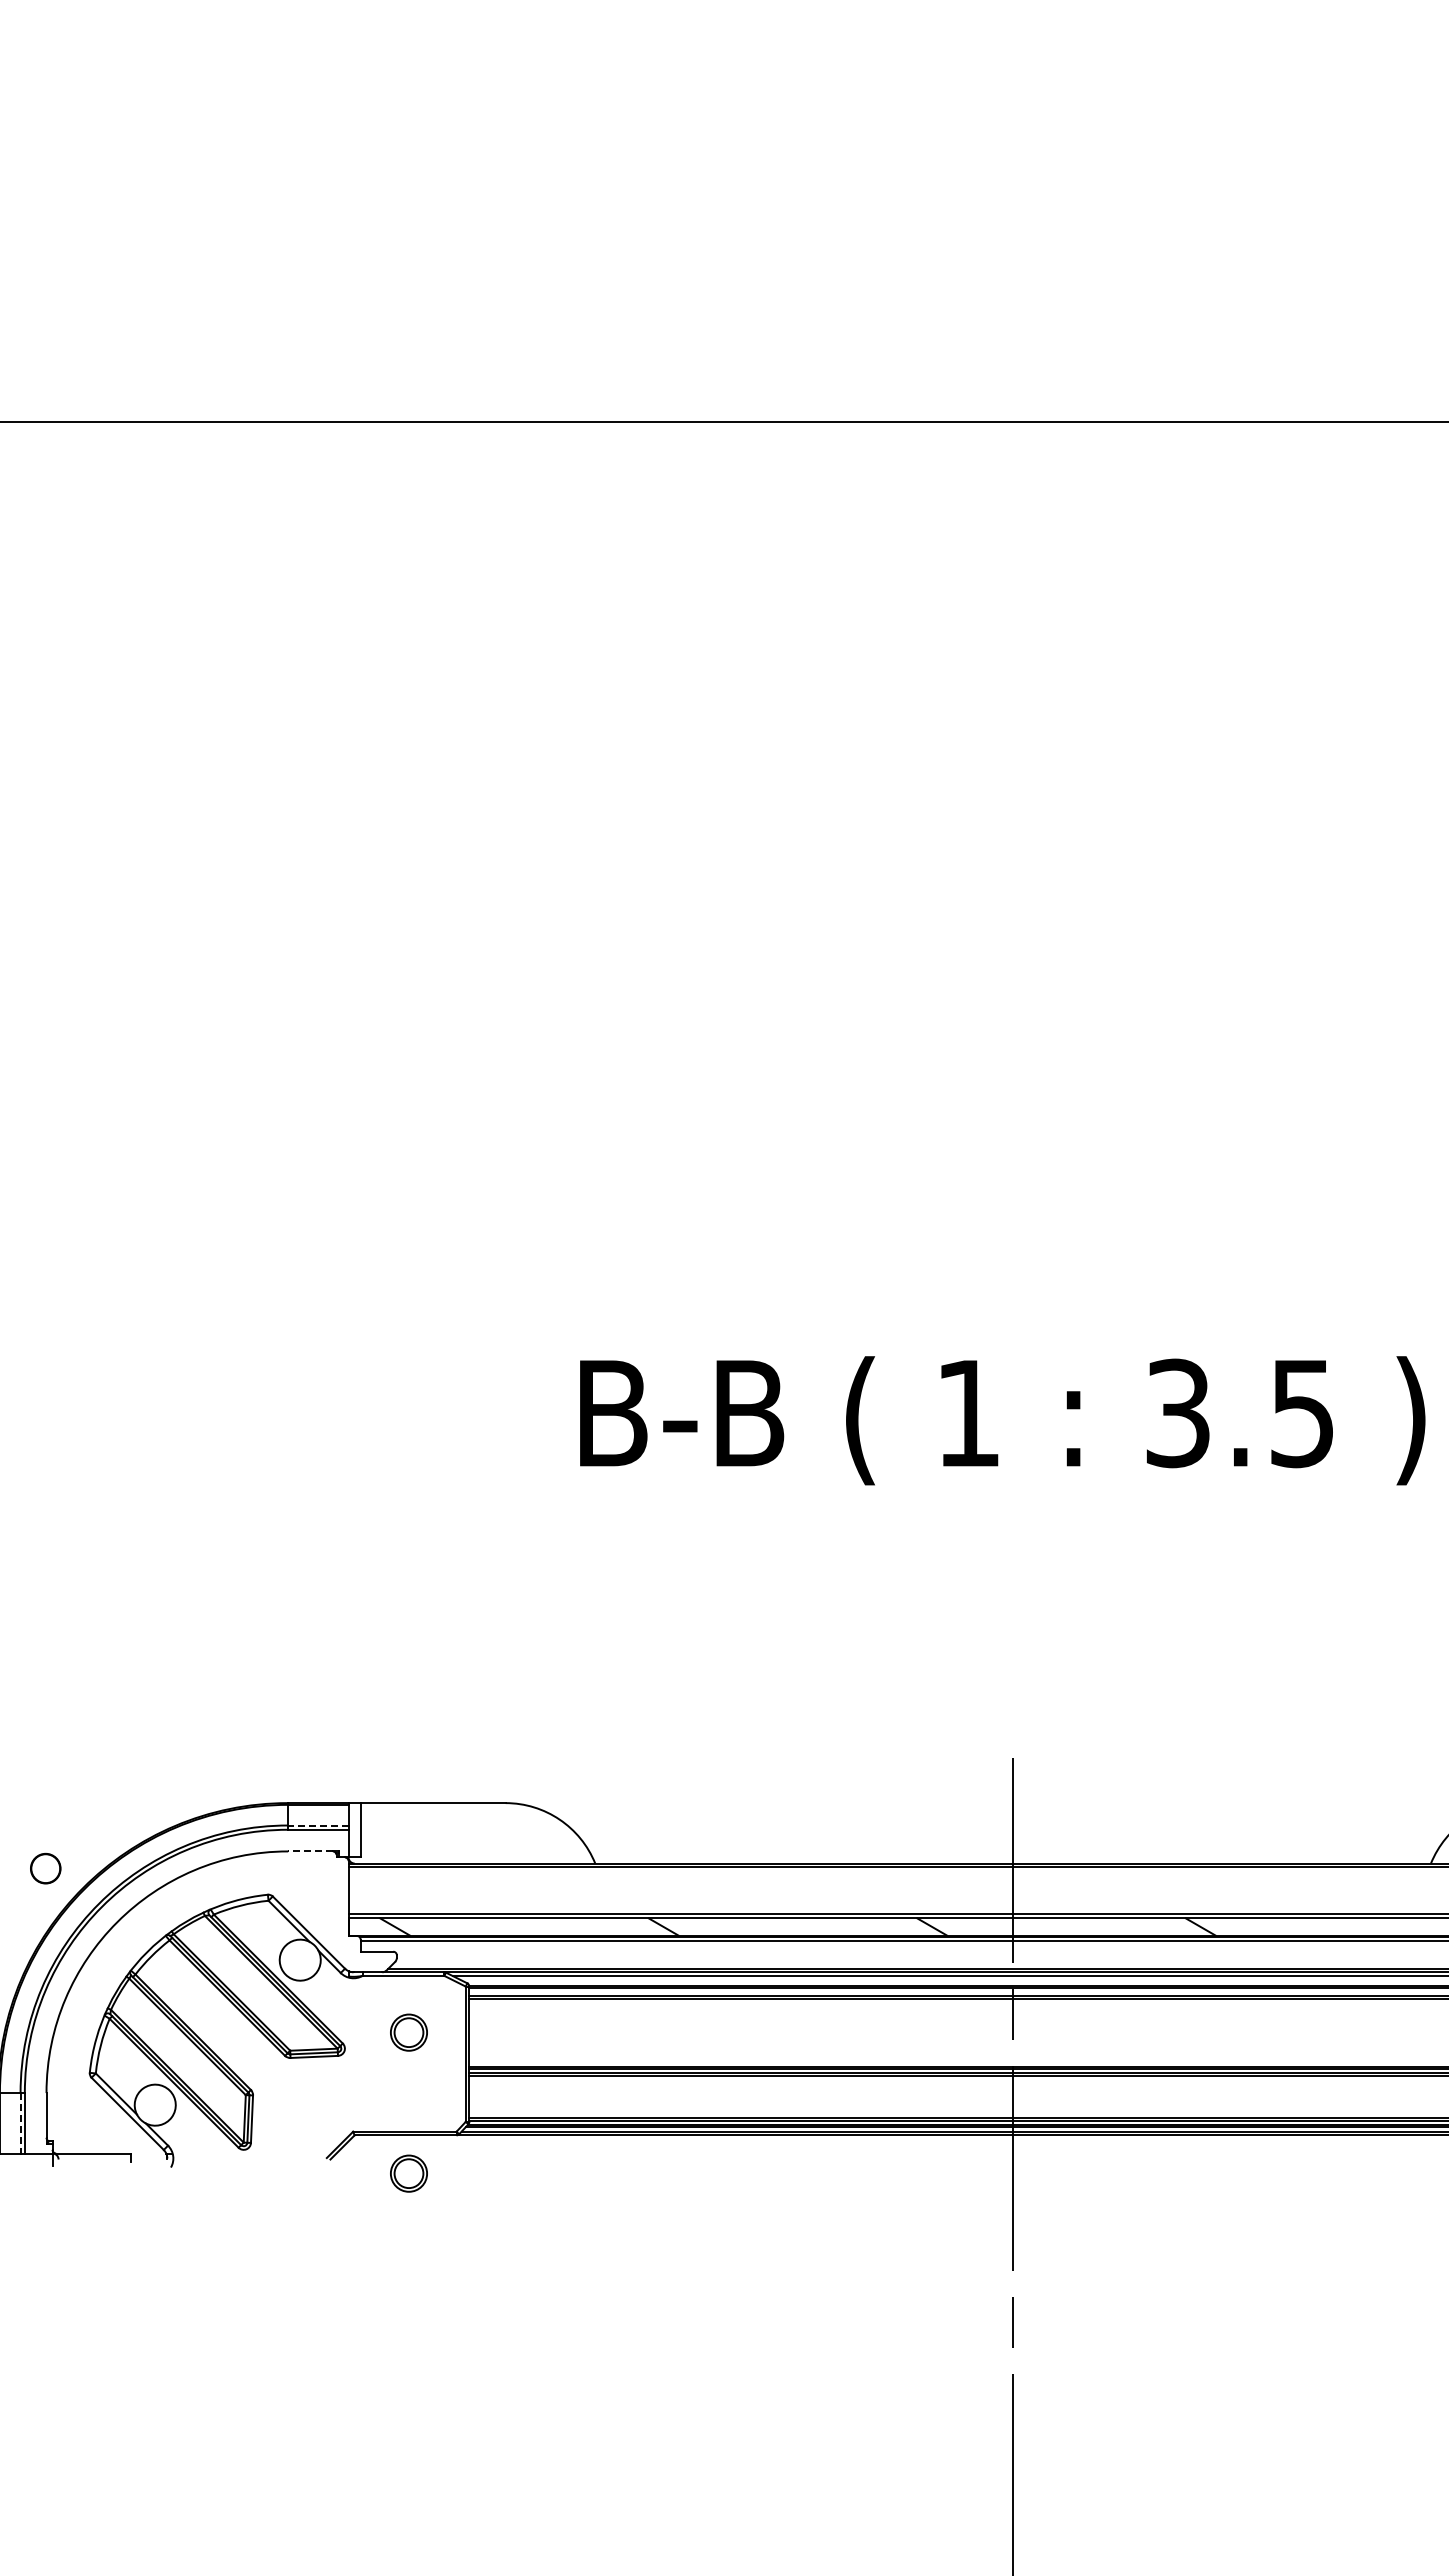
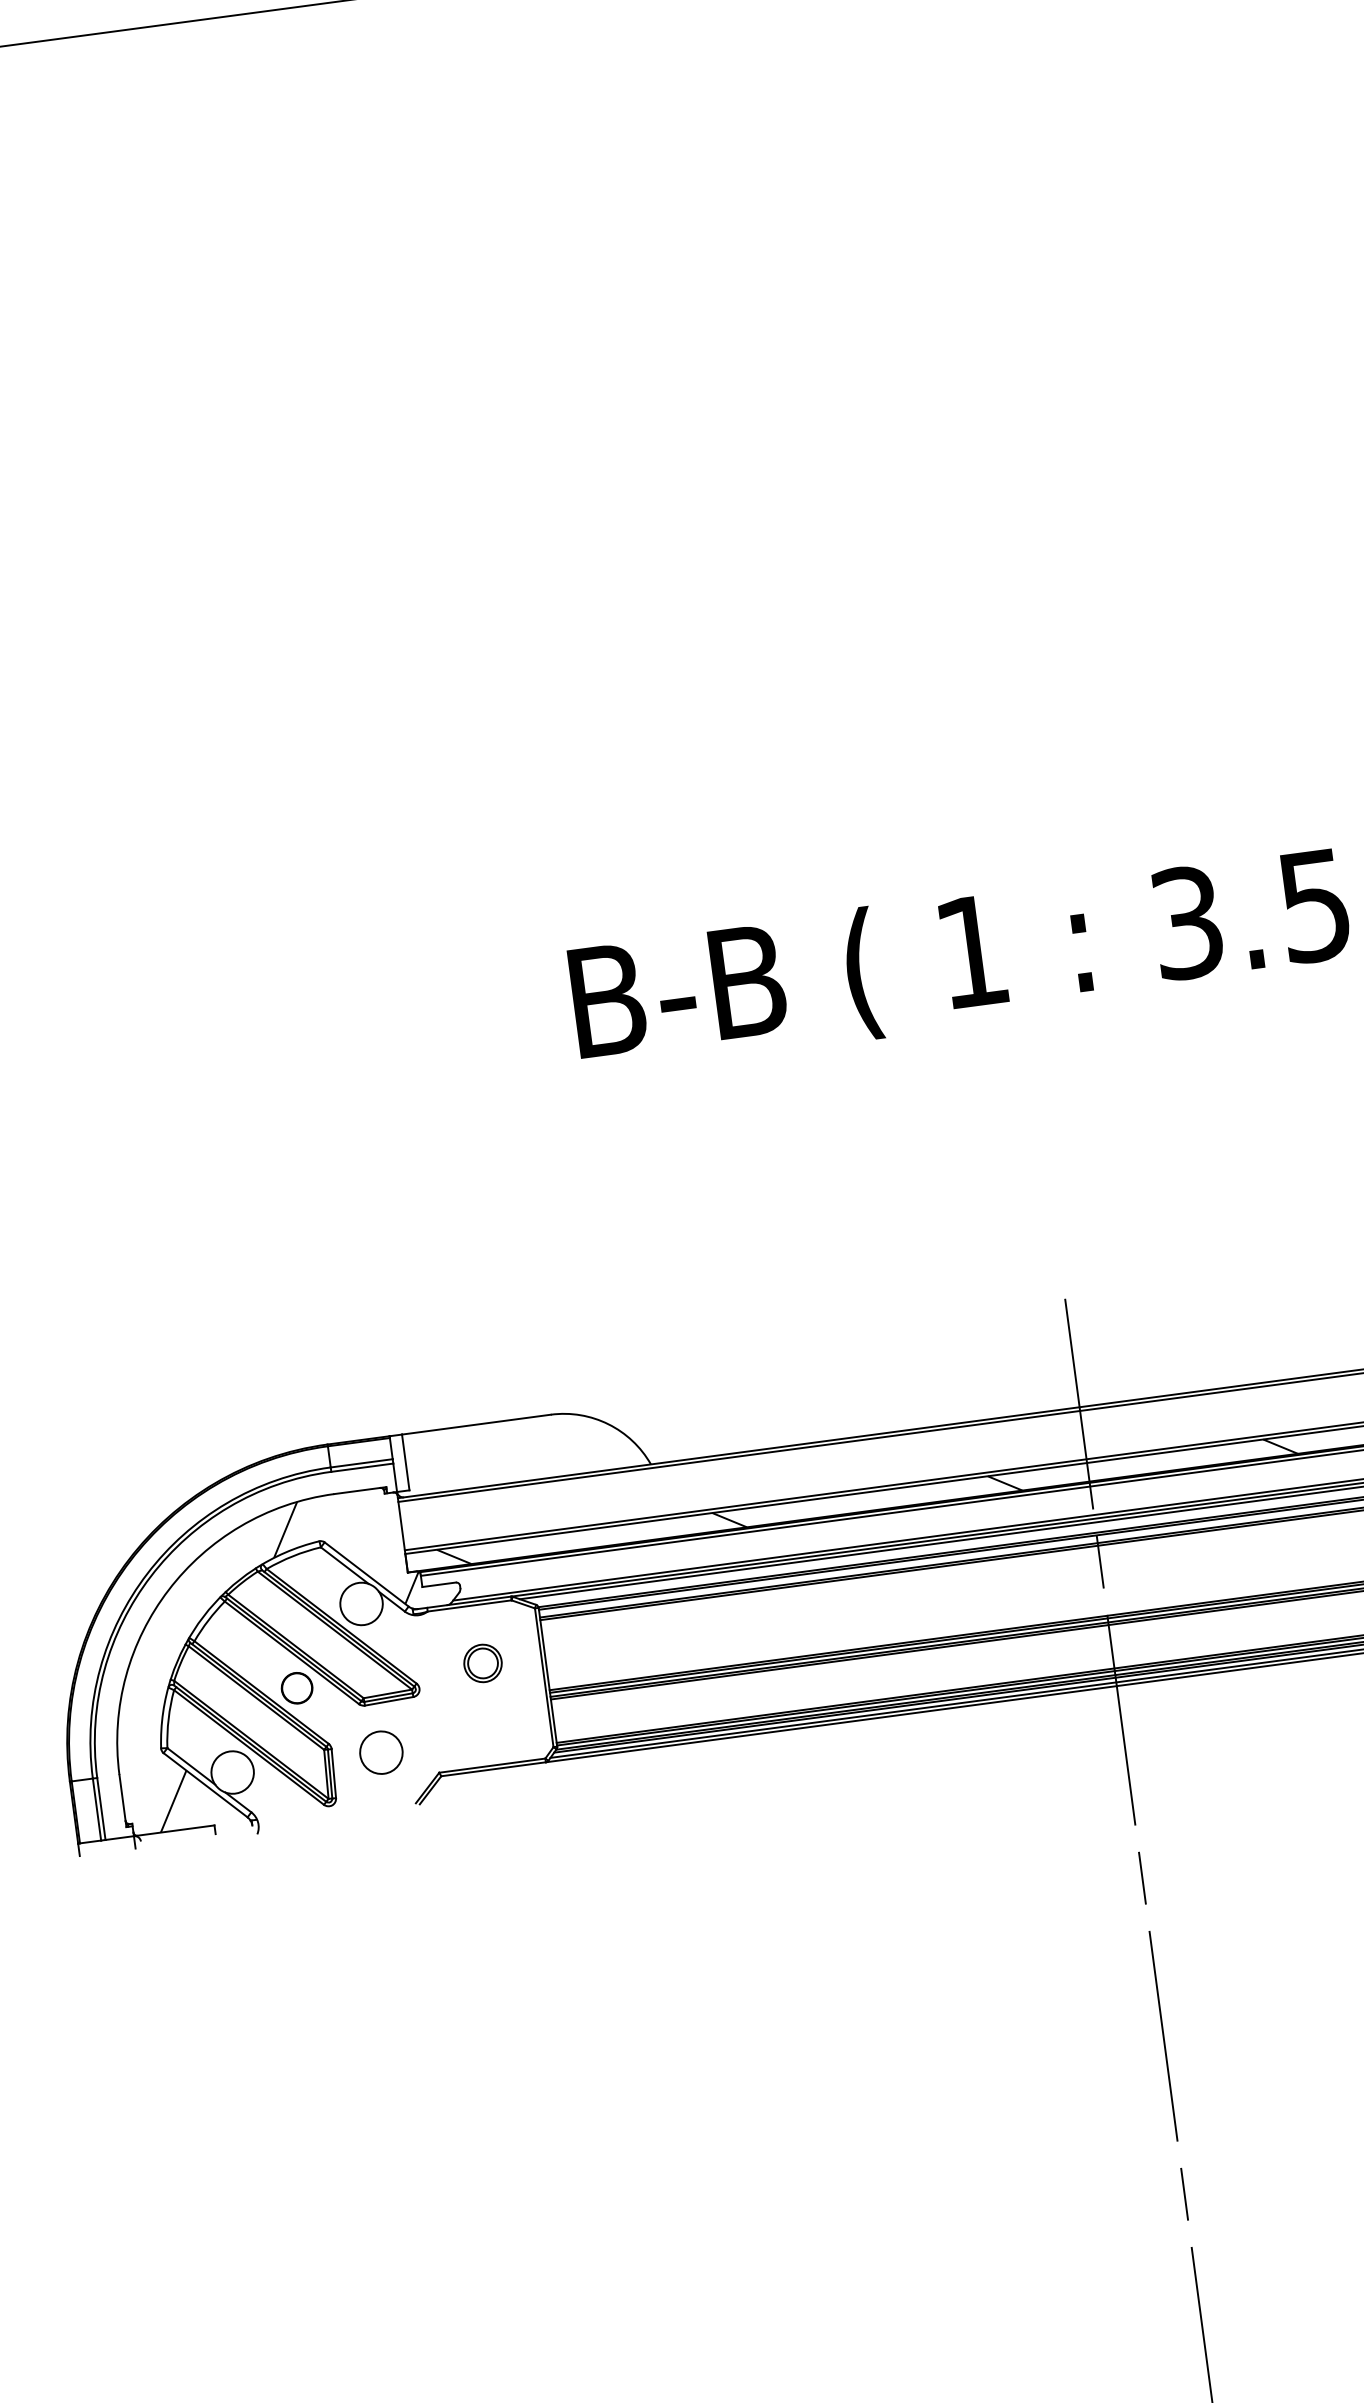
line: (317, 1825) -> (360, 1463), dashed -> solid
line: (310, 1851) -> (357, 1491), dashed -> solid
part: (45, 1868) -> (296, 1688), moved
hatch: (218, 2003) -> (283, 1659), added
circle: (299, 2104) -> (380, 1752), added
line: (20, 2123) -> (96, 1809), dashed -> solid
part: (408, 2173) -> (501, 1807), removed

